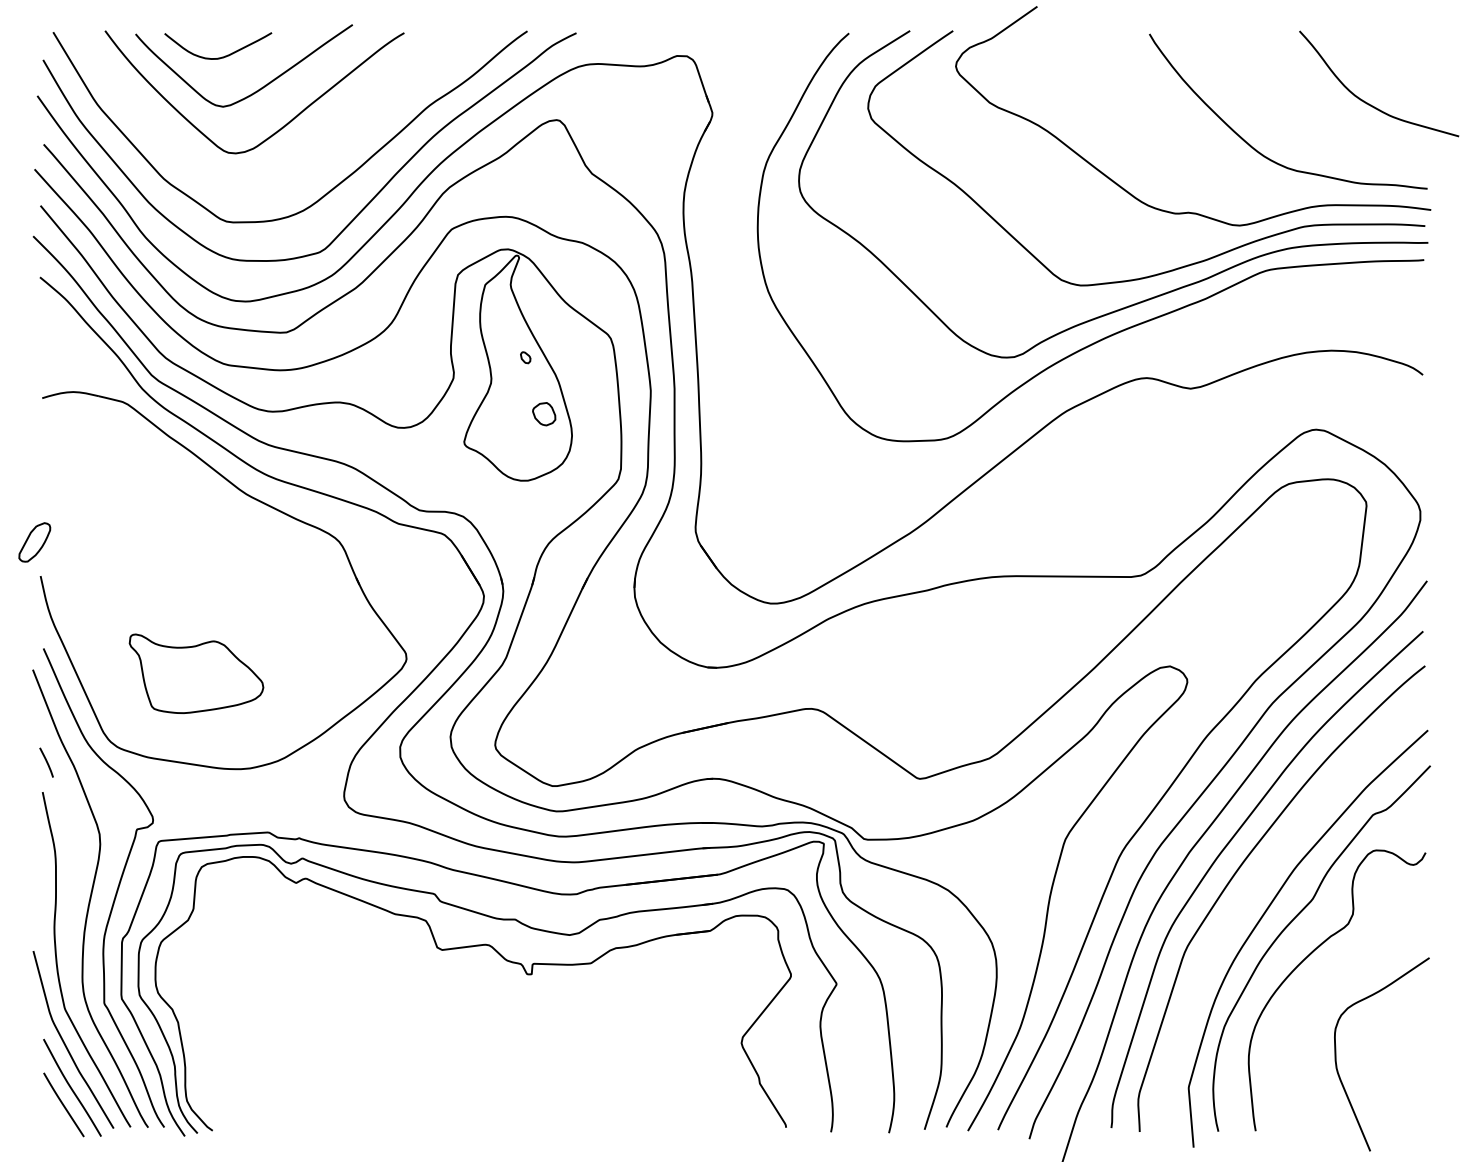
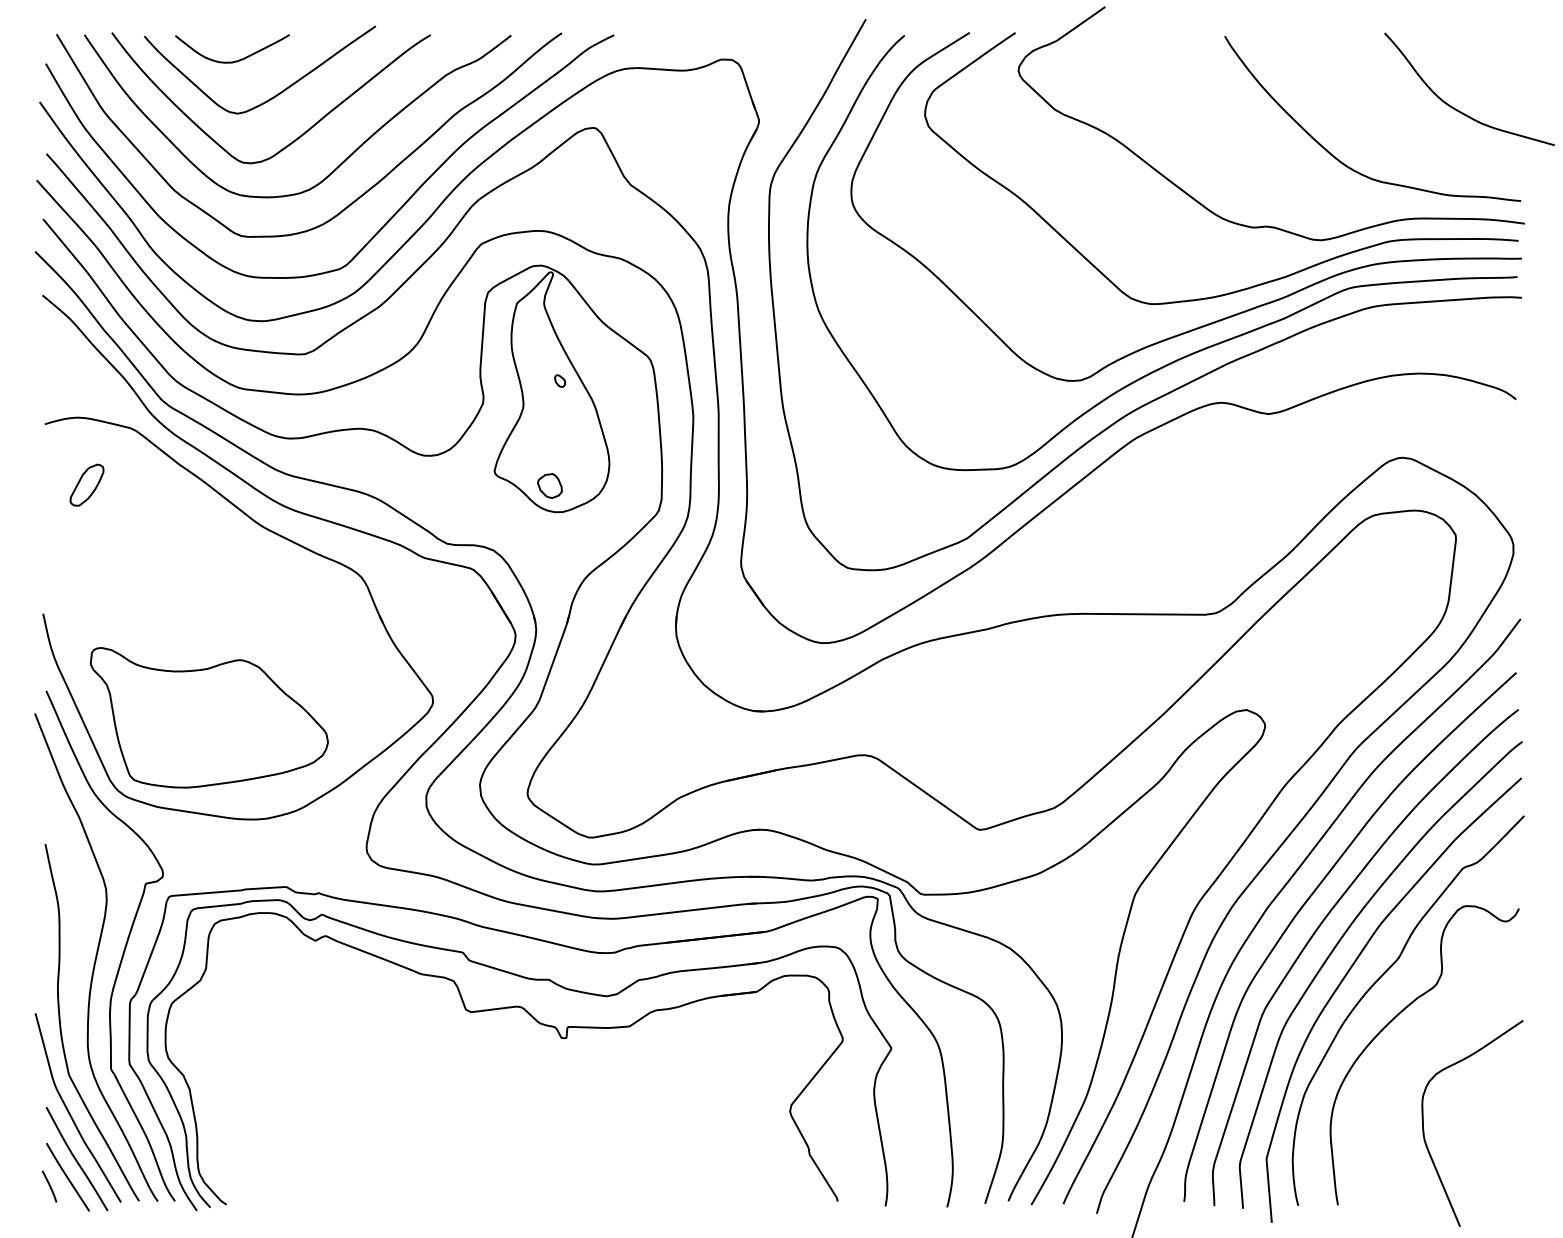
curve: (321, 151) -> (342, 161), added
curve: (1115, 358) -> (1188, 381), added
part: (544, 414) -> (550, 486), moved
part: (34, 542) -> (86, 485), moved
part: (196, 673) -> (209, 717), size x1.67
line: (46, 762) -> (49, 1186), moved
curve: (1255, 887) -> (1337, 945), added

